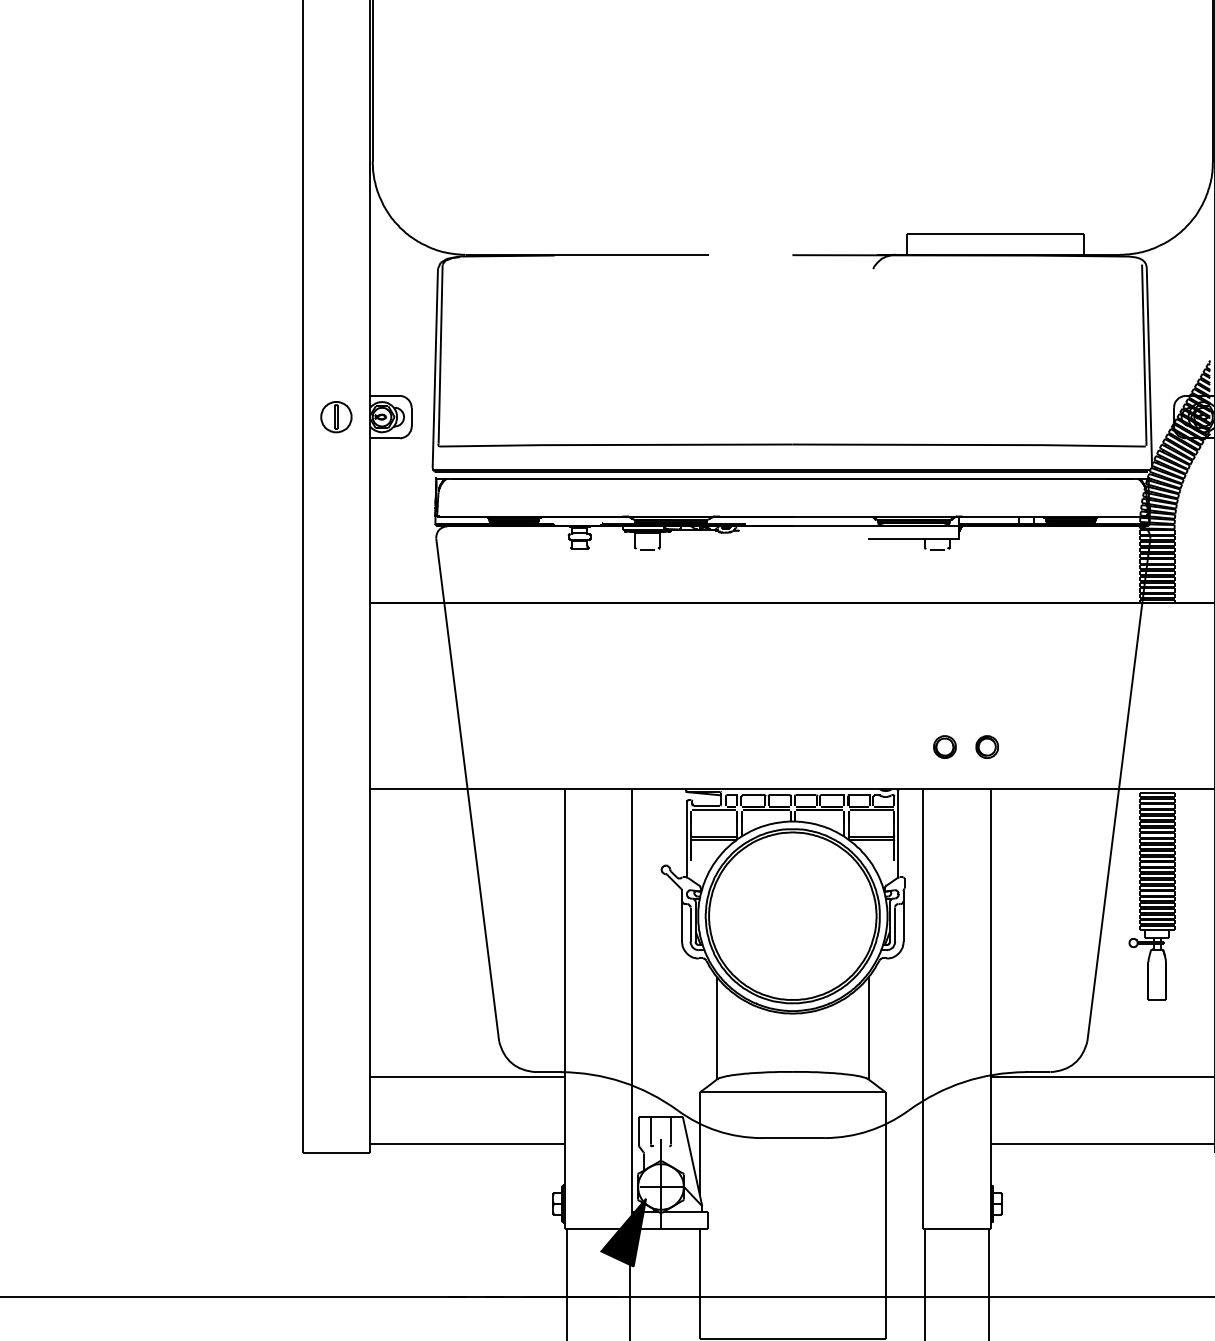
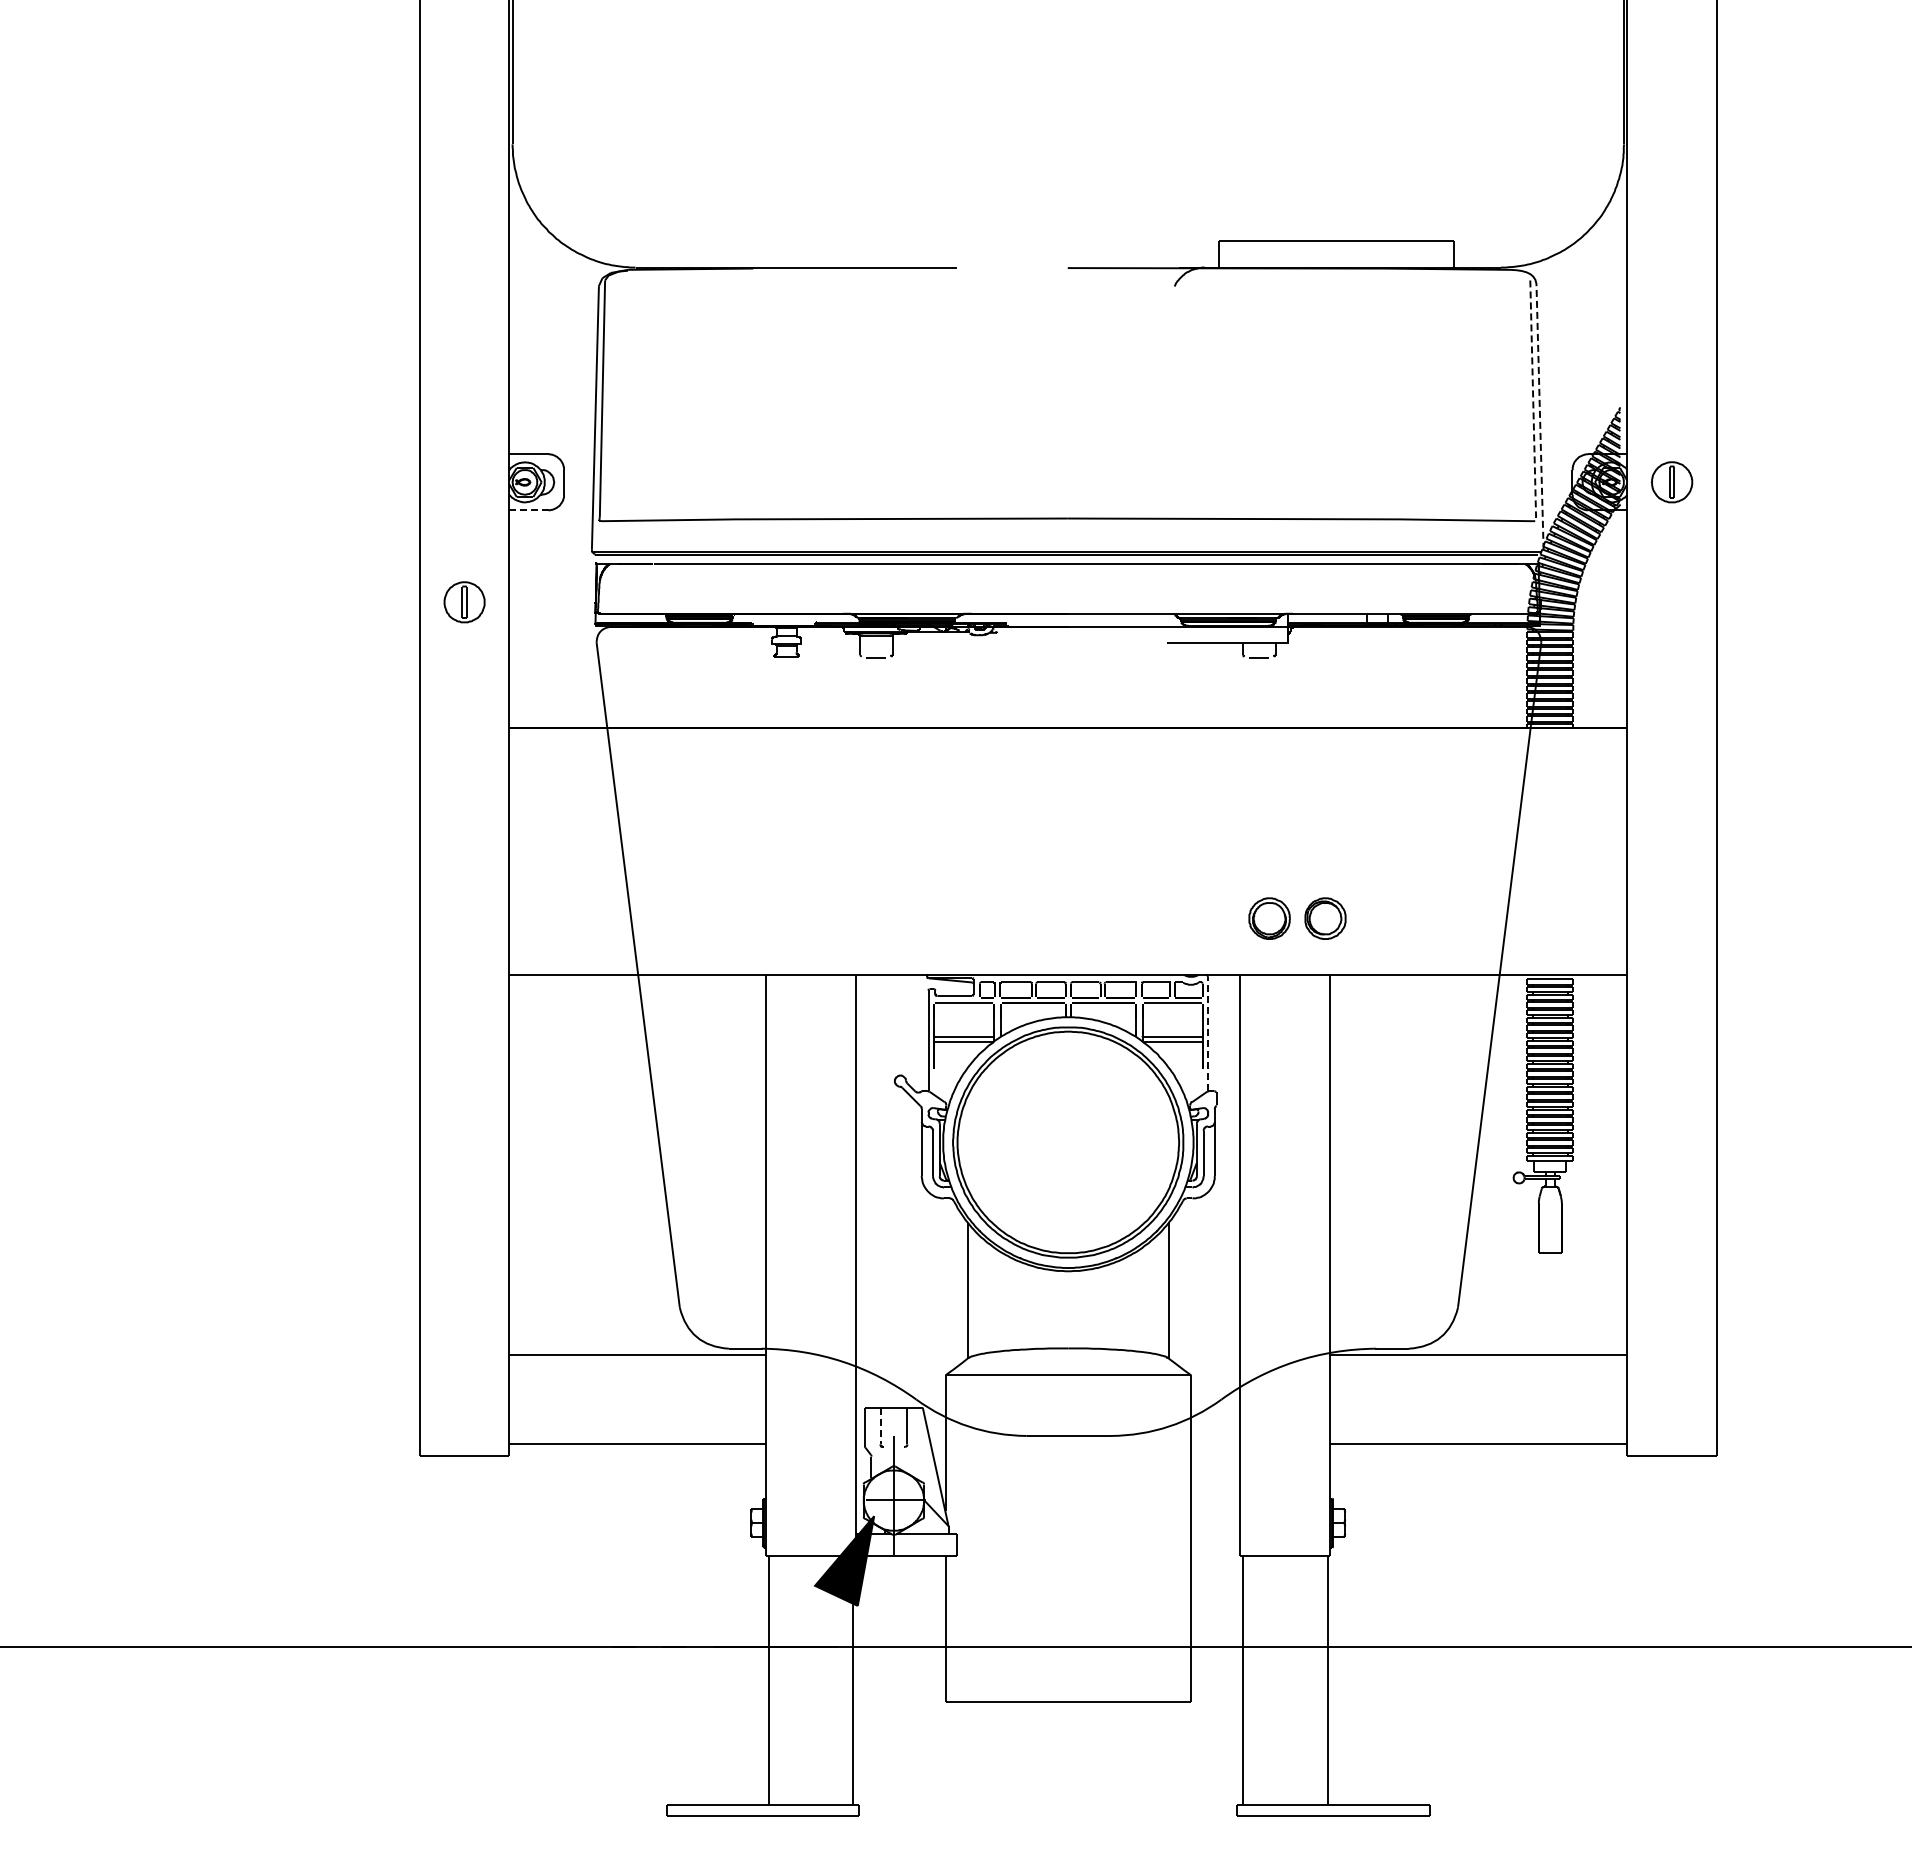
line: (1144, 356) -> (1533, 401), solid -> dashed
line: (1149, 368) -> (1540, 418), solid -> dashed
part: (336, 417) -> (464, 602), moved
line: (384, 438) -> (528, 510), solid -> dashed
part: (944, 746) -> (1269, 918), size x1.4
part: (987, 746) -> (1325, 918), size x1.4
line: (898, 833) -> (1207, 1033), solid -> dashed
line: (650, 1130) -> (880, 1426), solid -> dashed

